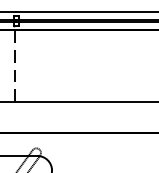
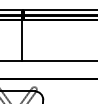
line: (15, 65) -> (22, 40), dashed -> solid

